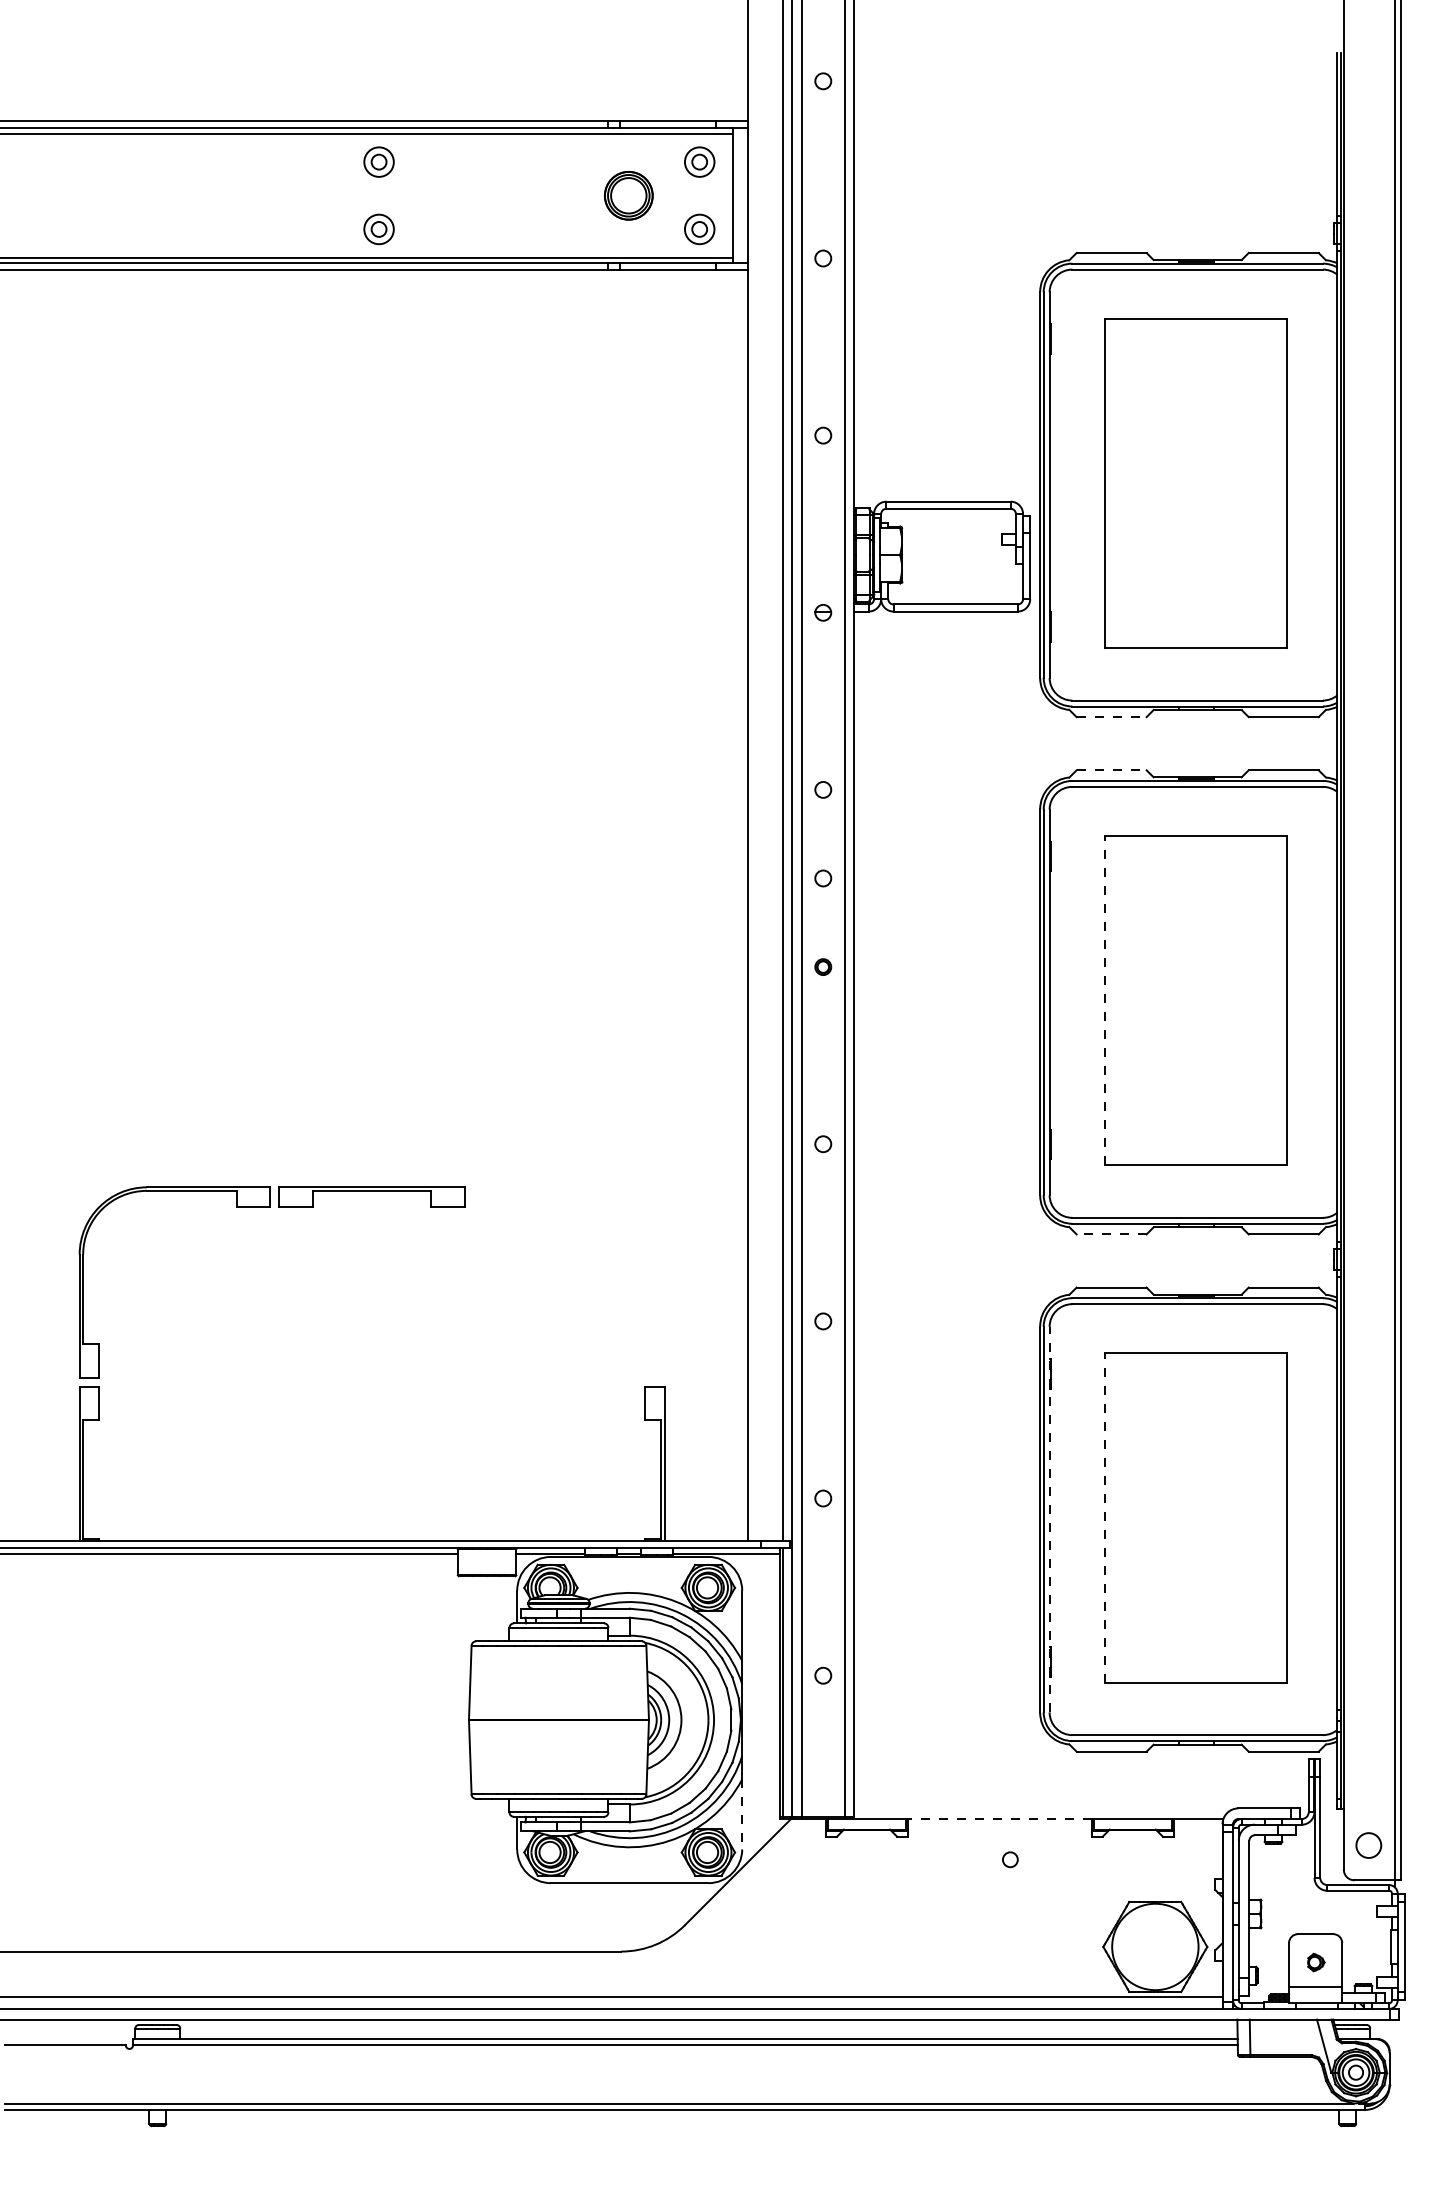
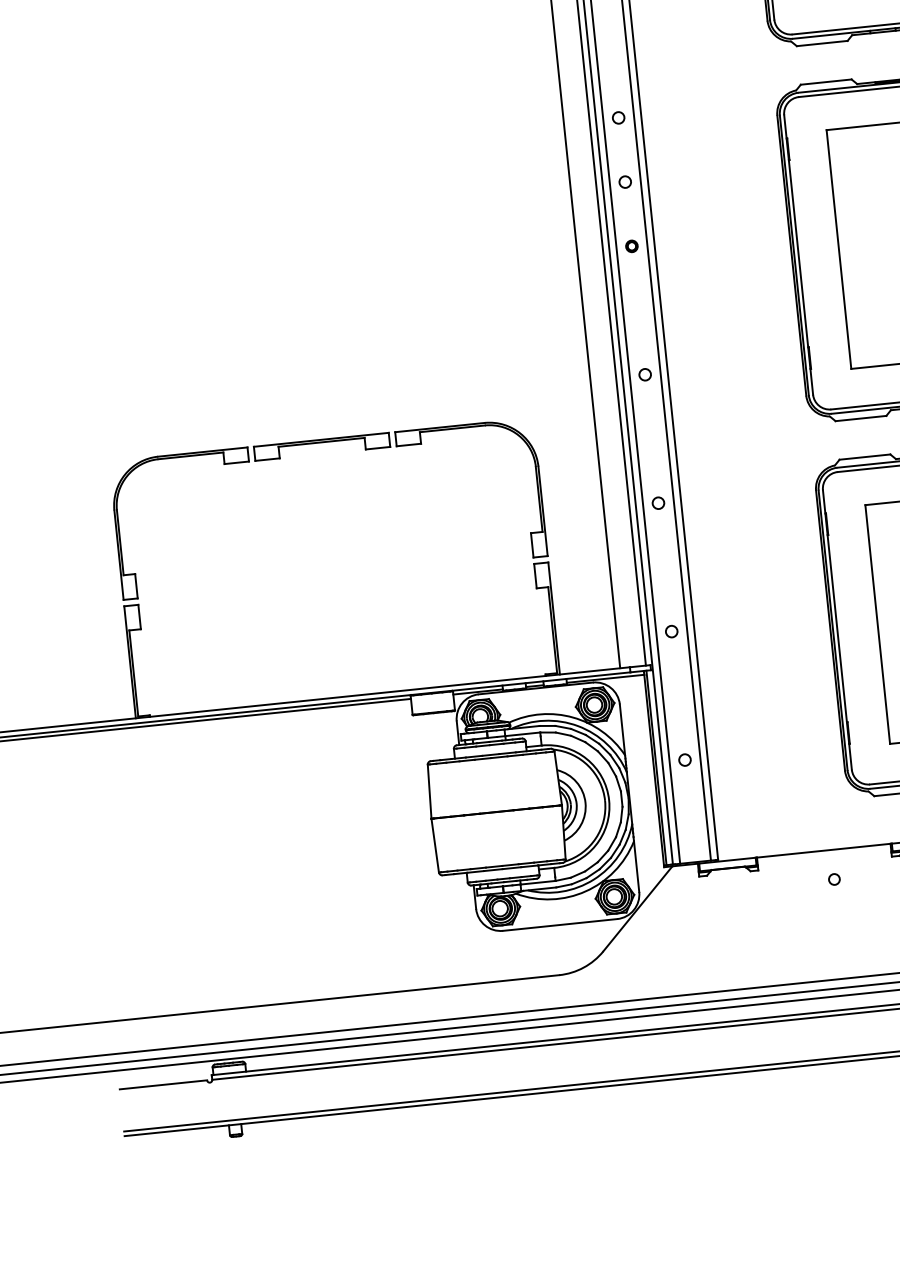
line: (1112, 717) -> (822, 43), dashed -> solid
line: (1112, 770) -> (826, 82), dashed -> solid
line: (1105, 1000) -> (839, 249), dashed -> solid
part: (569, 1191) -> (464, 428), added
line: (1111, 1234) -> (860, 418), dashed -> solid
line: (1105, 1517) -> (877, 624), dashed -> solid
line: (1049, 1519) -> (837, 629), dashed -> solid
line: (742, 1814) -> (636, 866), dashed -> solid
line: (999, 1819) -> (823, 851), dashed -> solid

